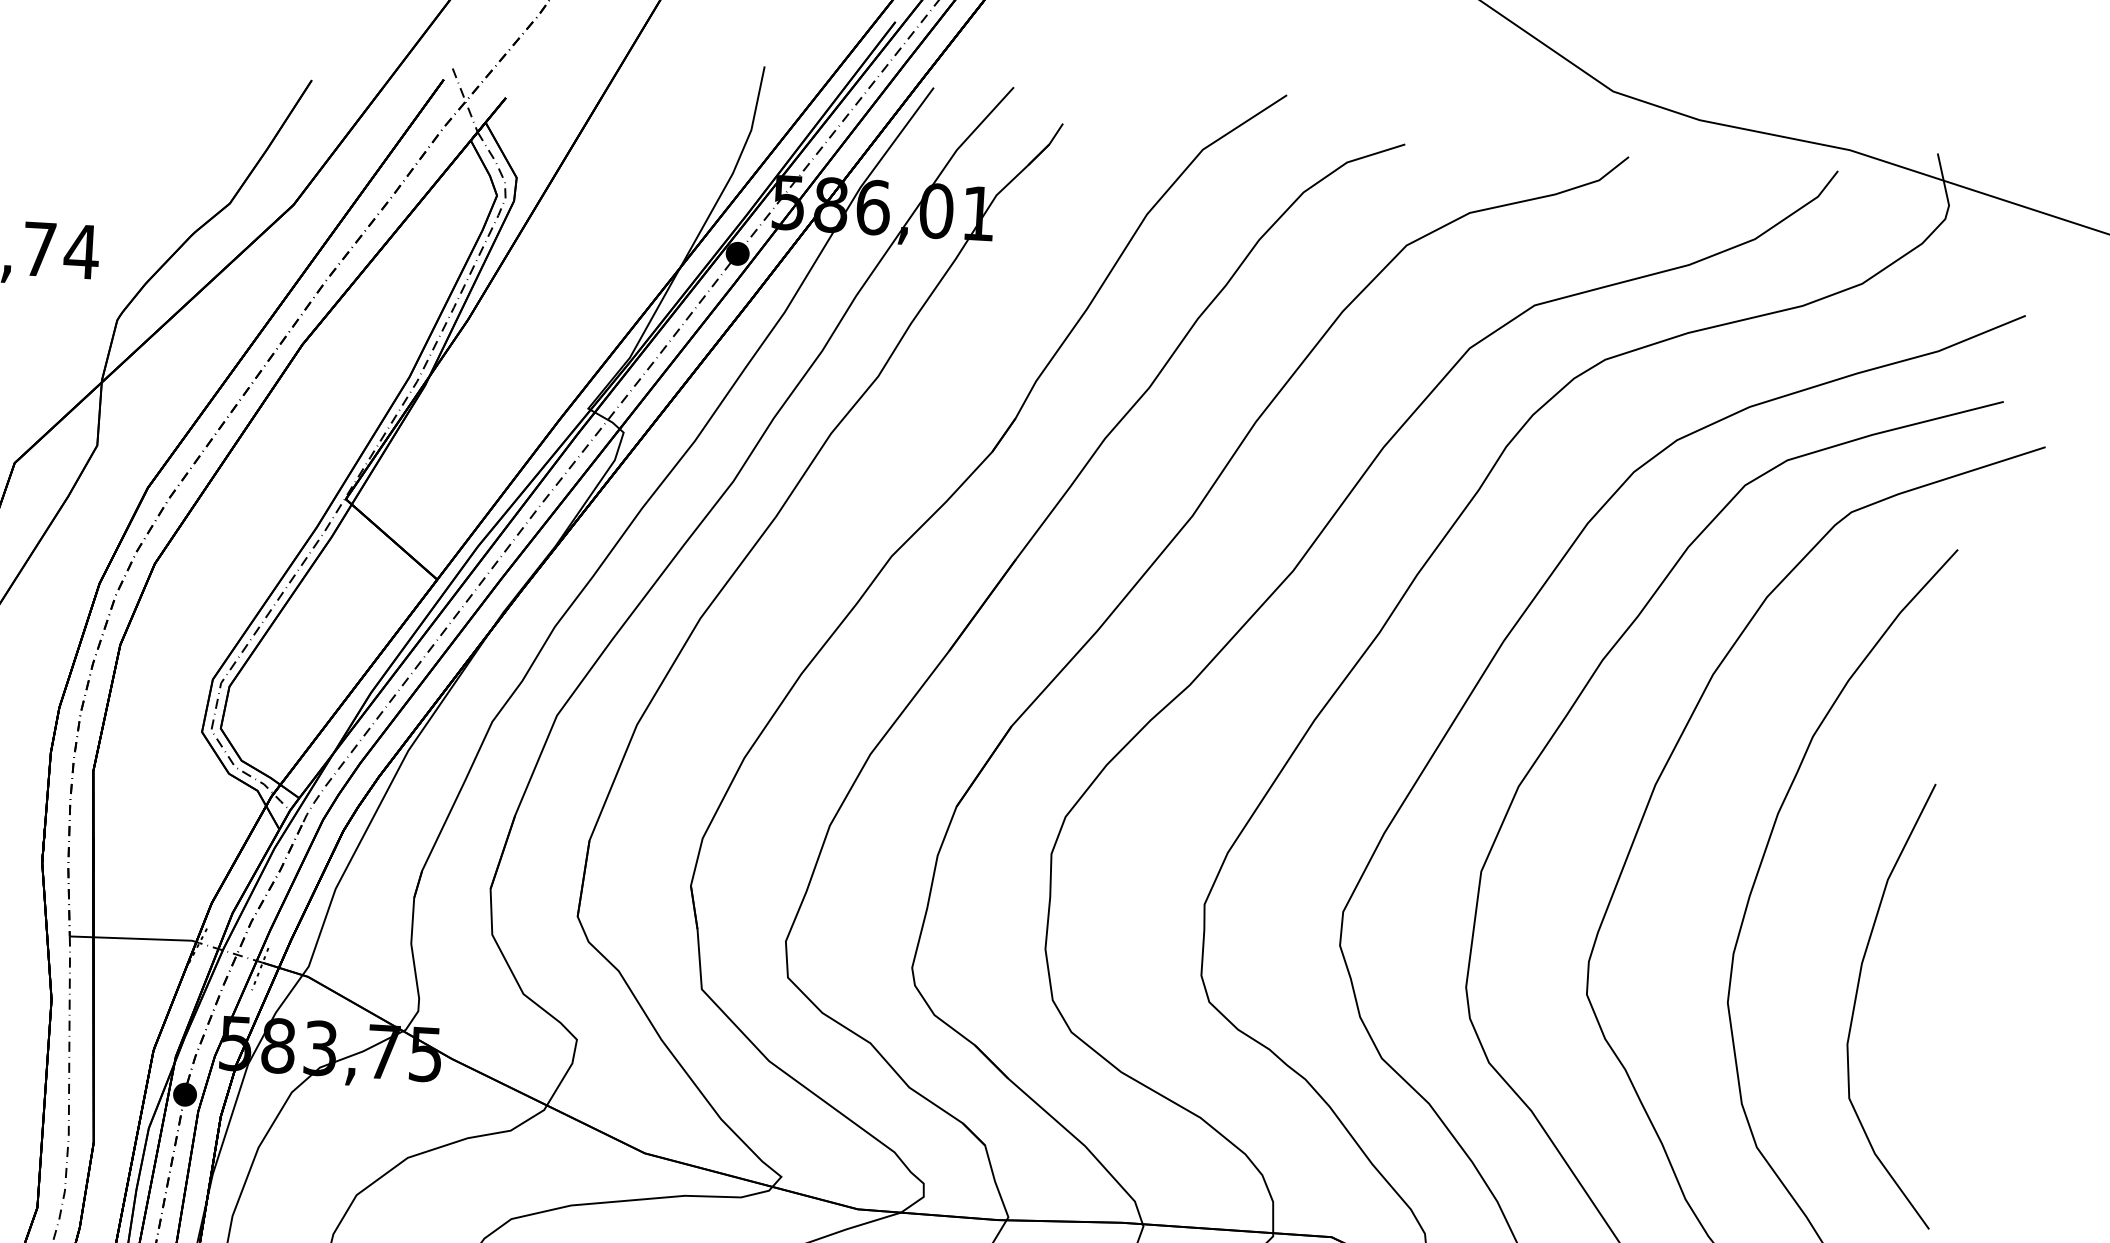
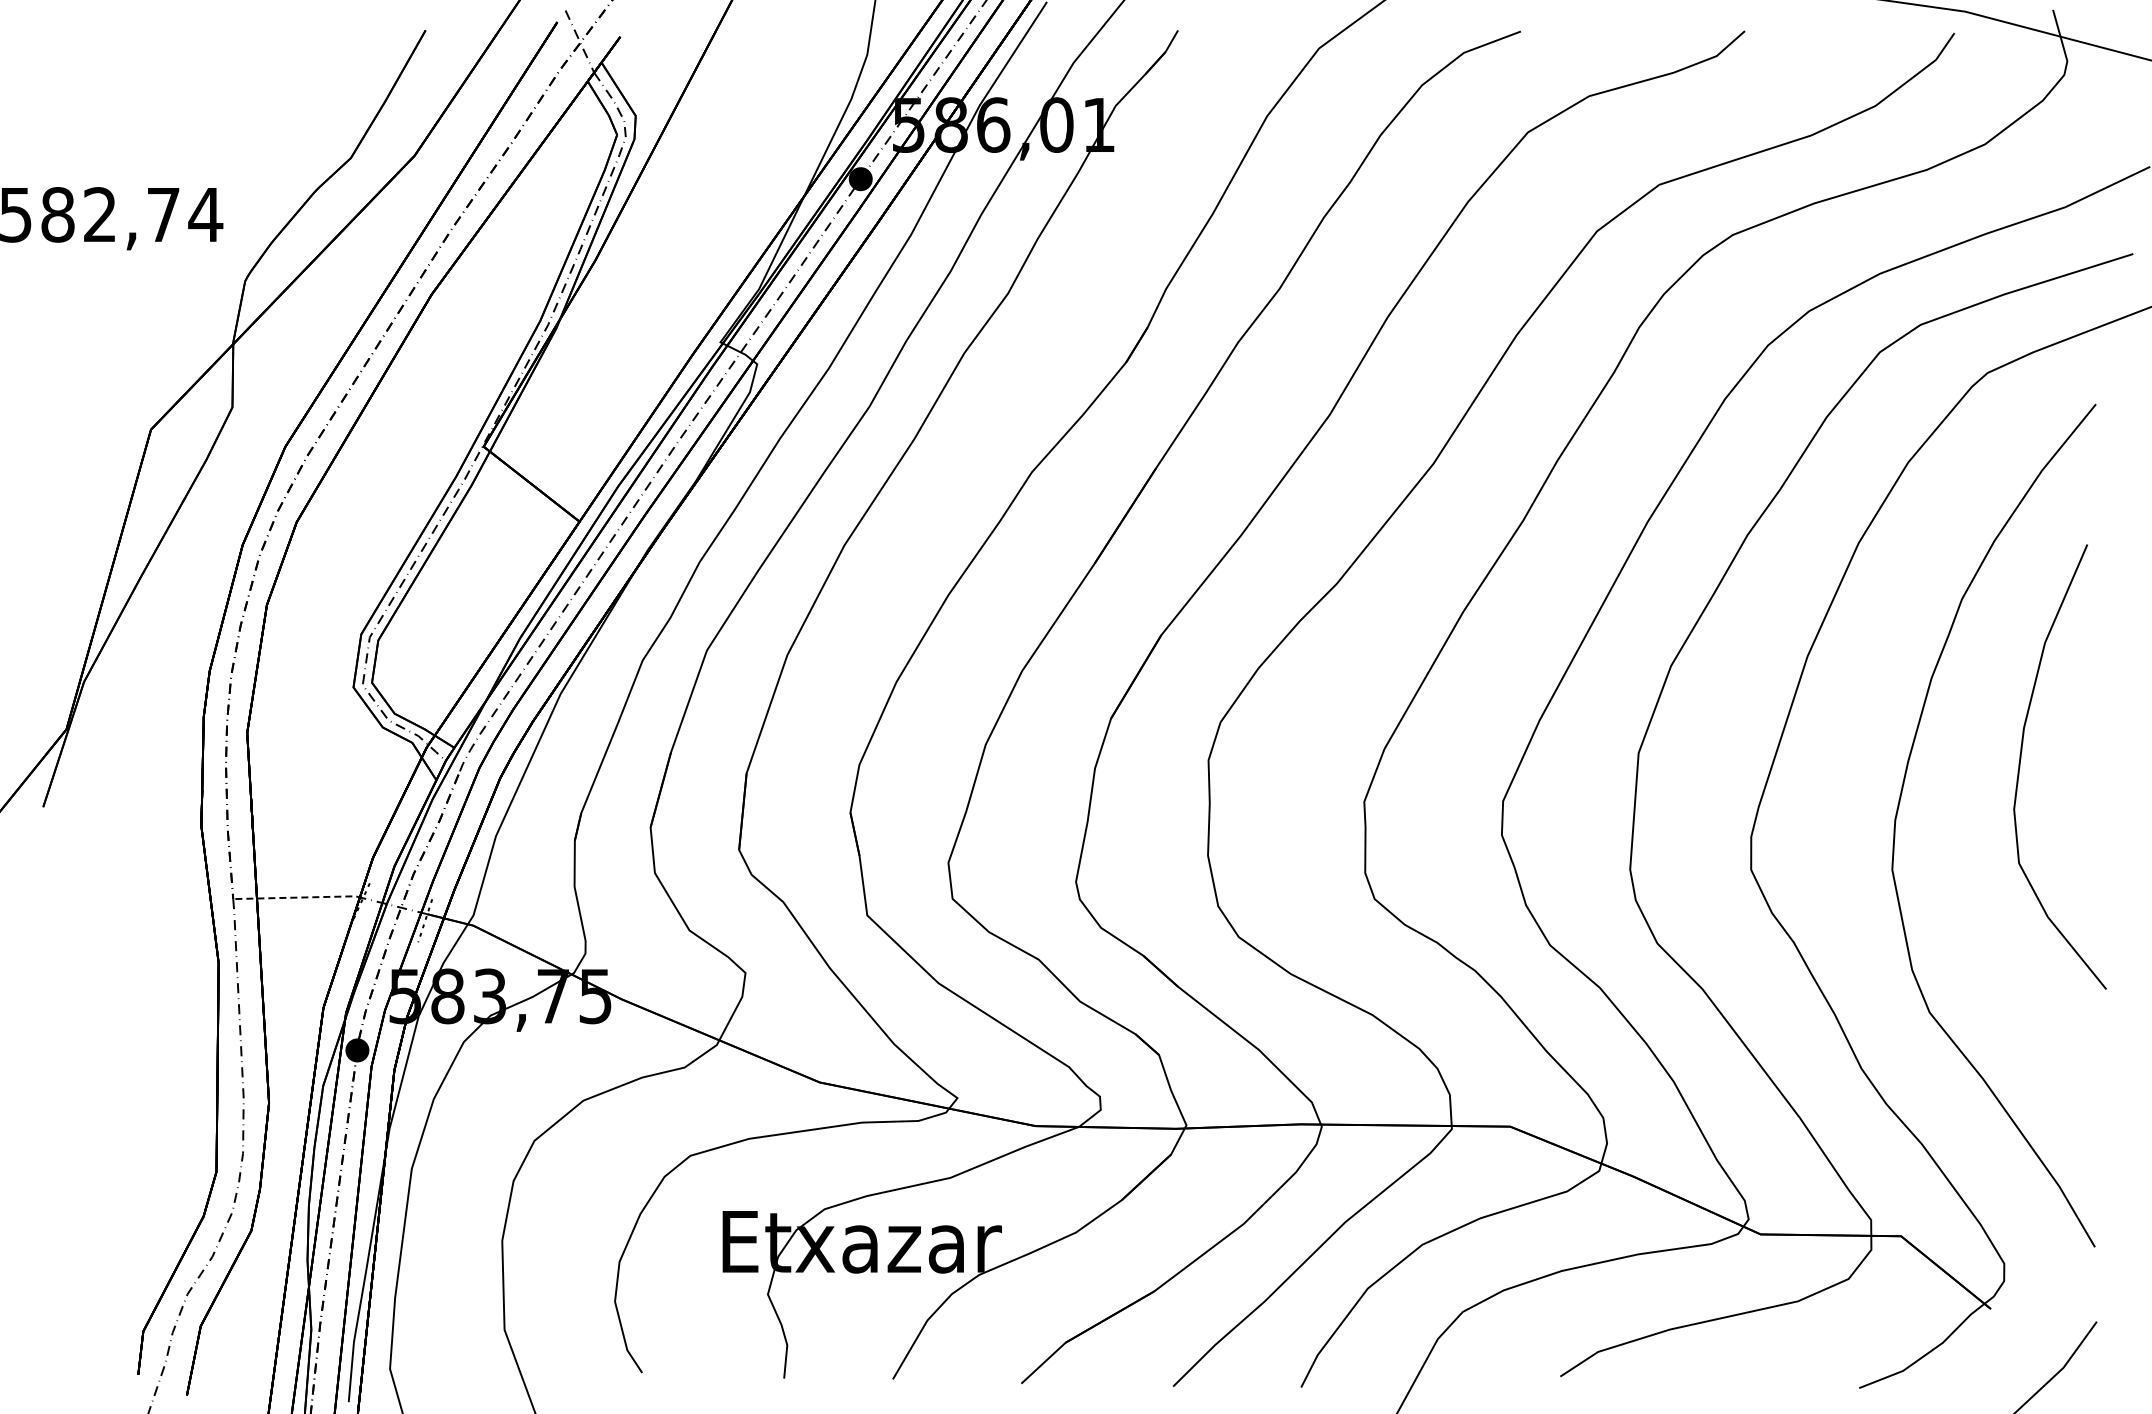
line: (135, 938) -> (298, 897), solid -> dashed
curve: (1857, 994) -> (2021, 759), moved

